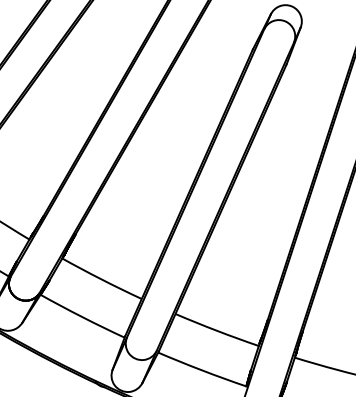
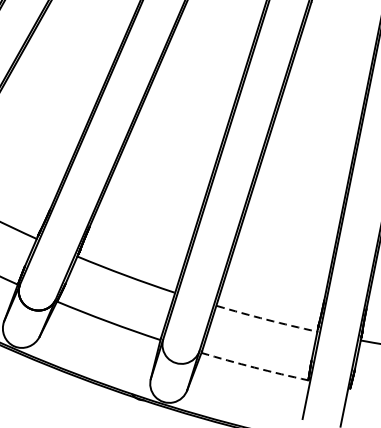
arc: (217, 330) -> (267, 319), solid -> dashed
arc: (201, 370) -> (254, 367), solid -> dashed

